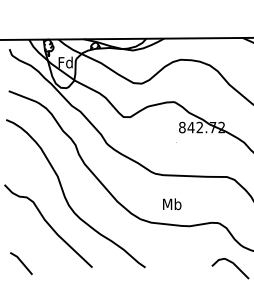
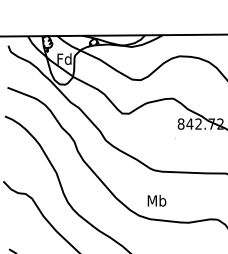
text: (172, 204) -> (157, 201), moved

